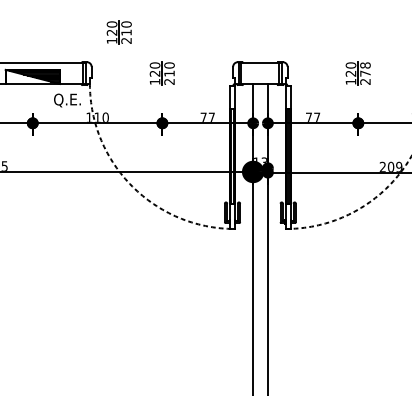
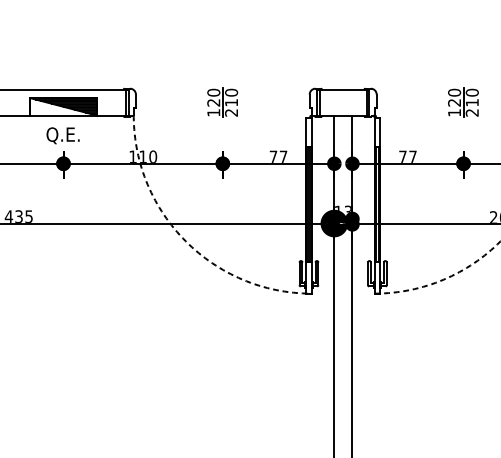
part: (118, 32) -> (168, 52), removed
text: (365, 69) -> (472, 97), 278 -> 210
text: (67, 100) -> (63, 135), moved

